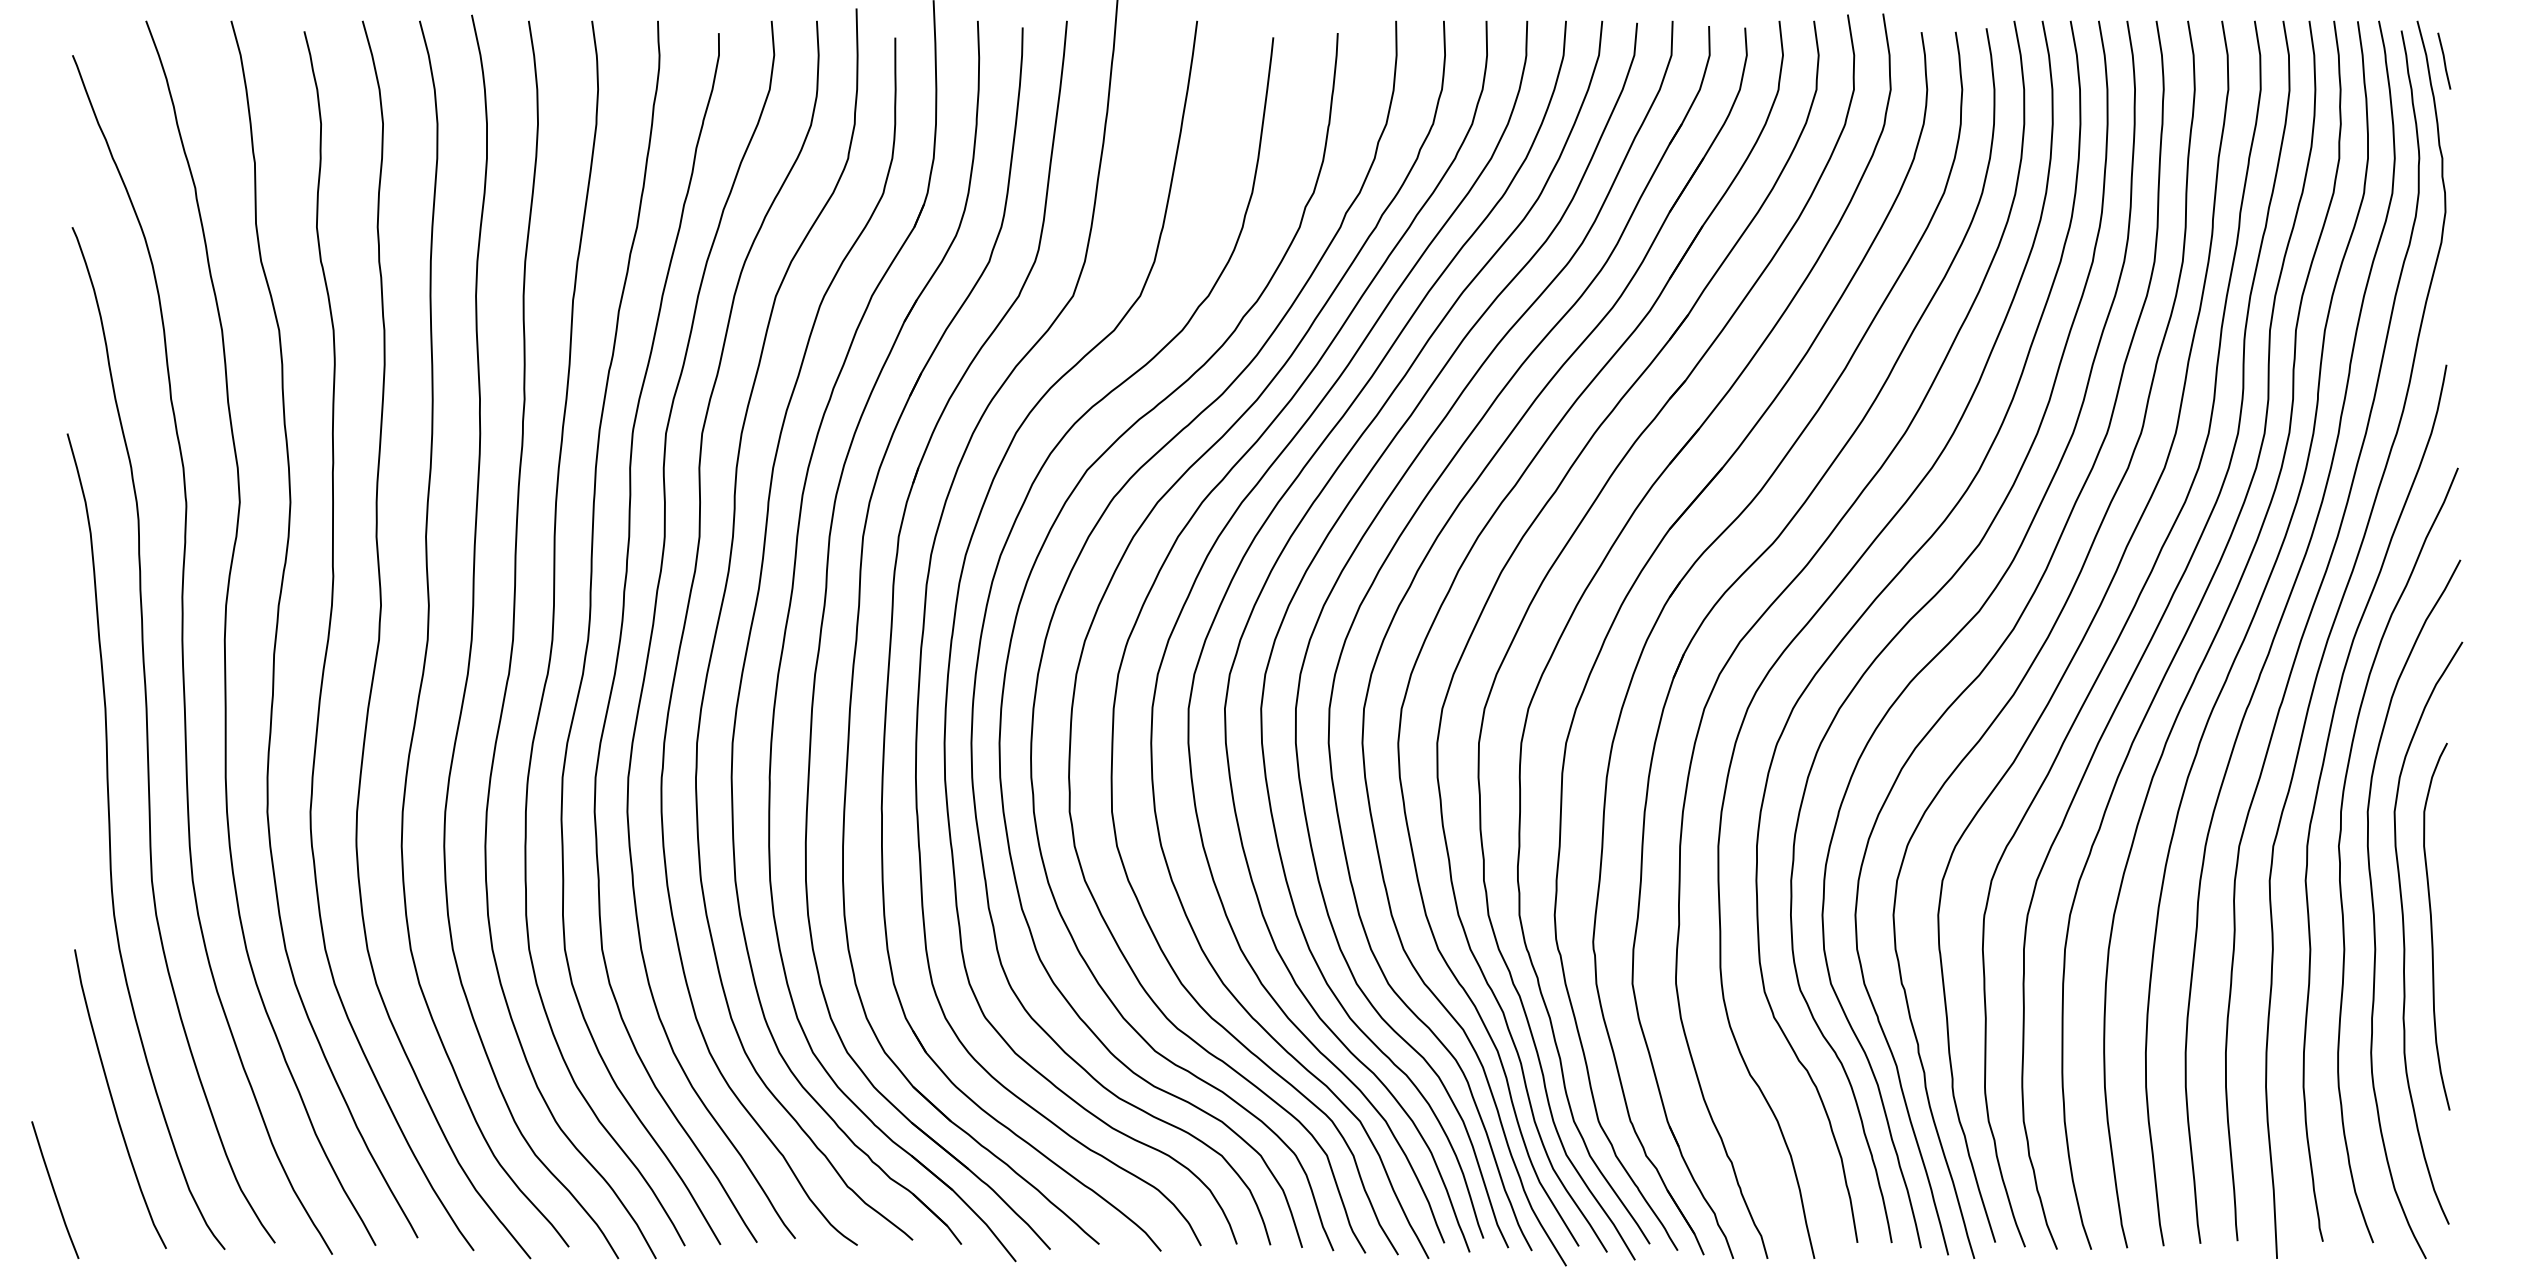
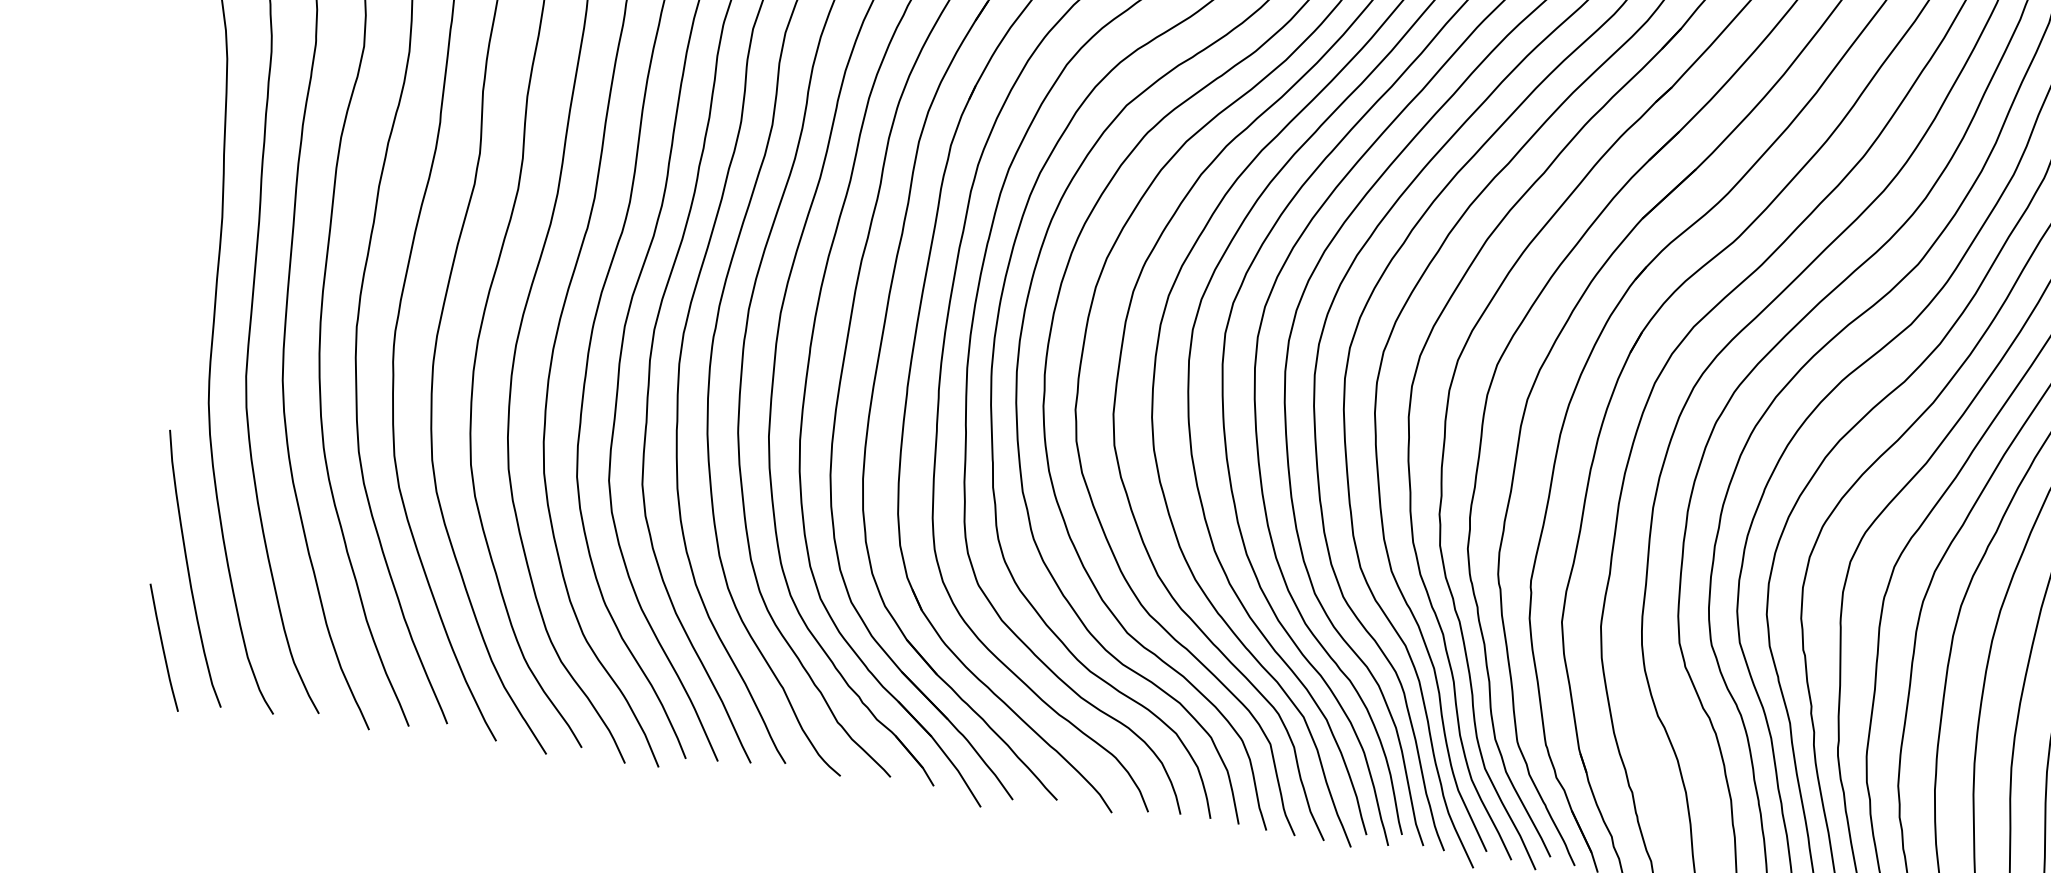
curve: (54, 1189) -> (163, 647), moved

